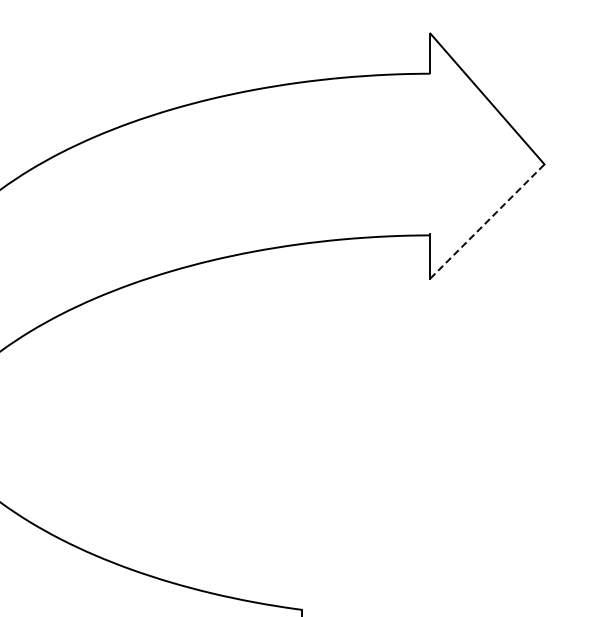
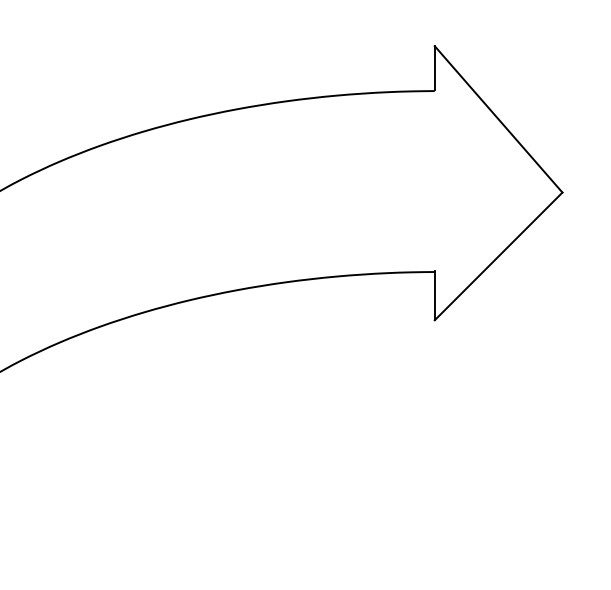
line: (487, 221) -> (498, 256), dashed -> solid

